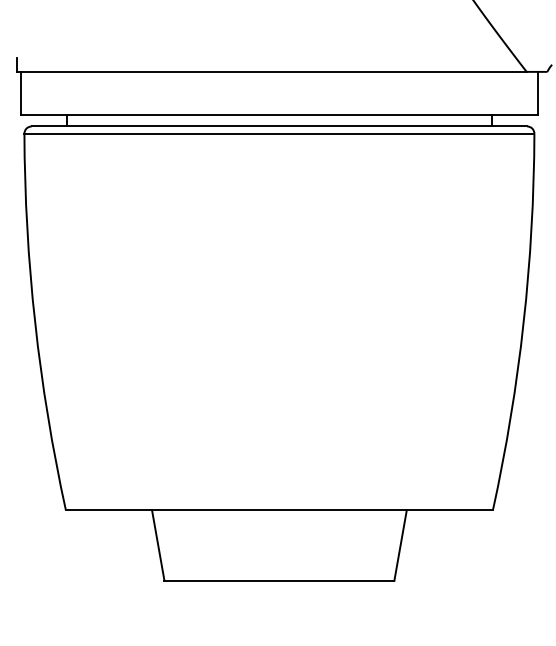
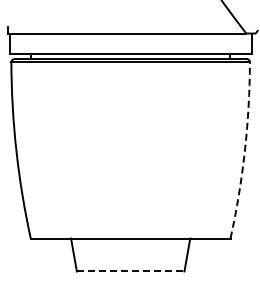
arc: (522, 321) -> (244, 150), solid -> dashed
line: (279, 580) -> (130, 271), solid -> dashed

